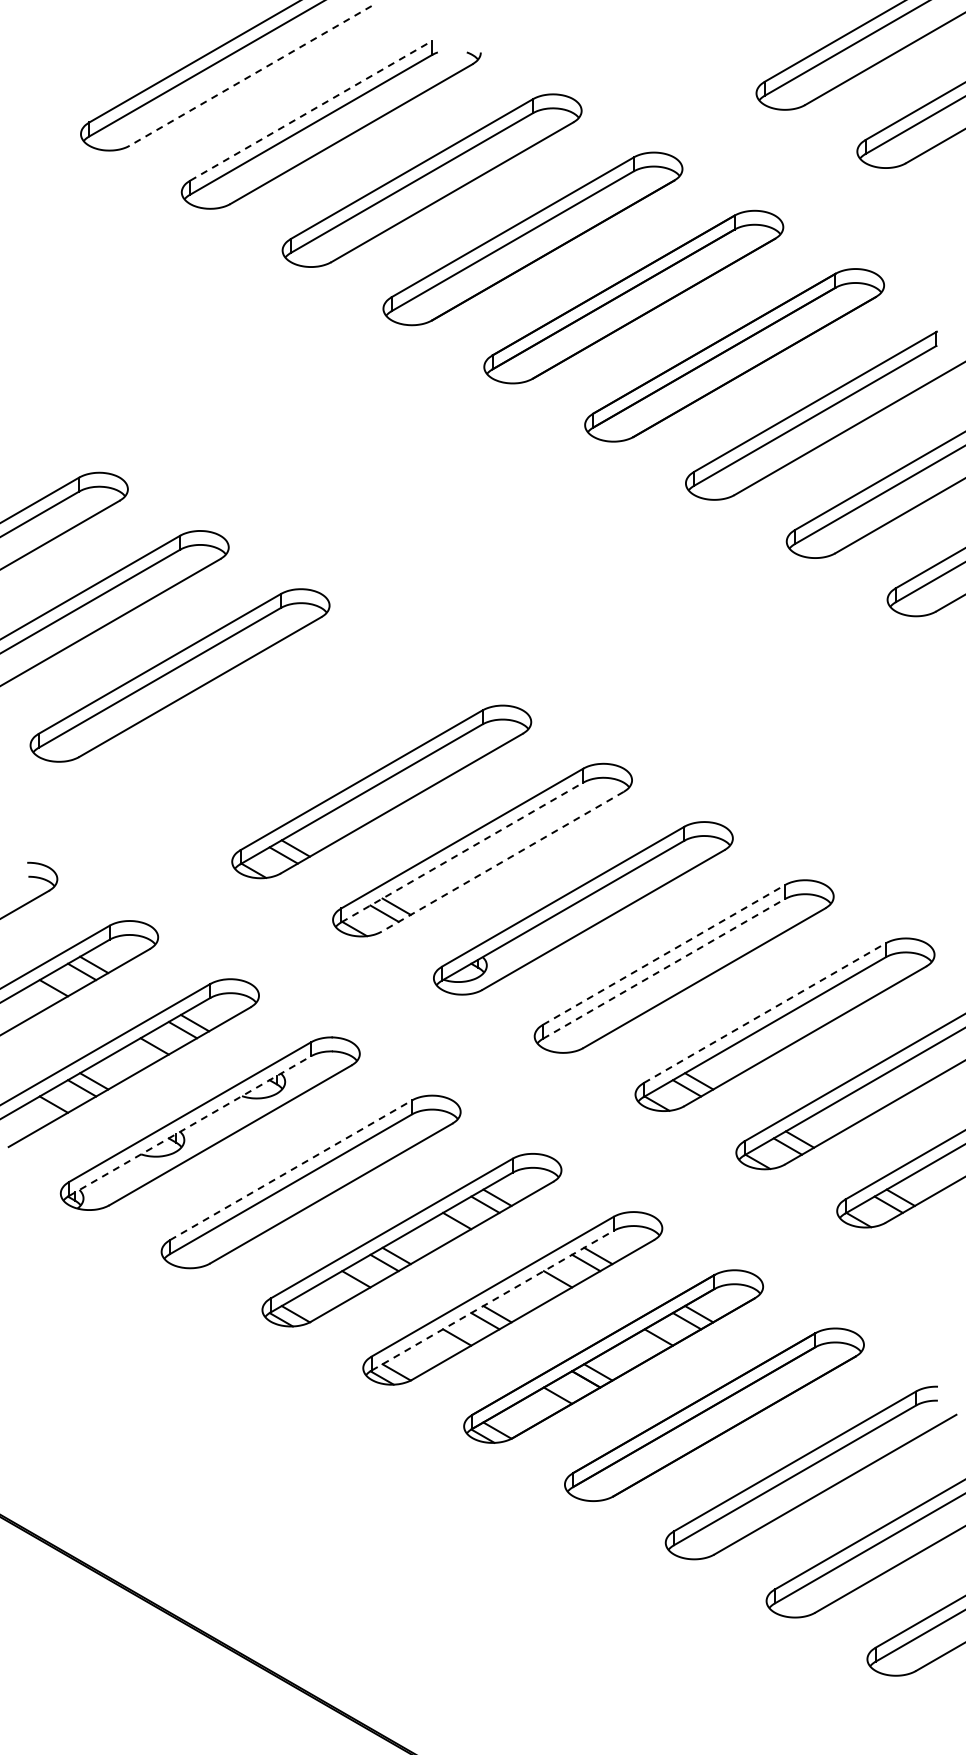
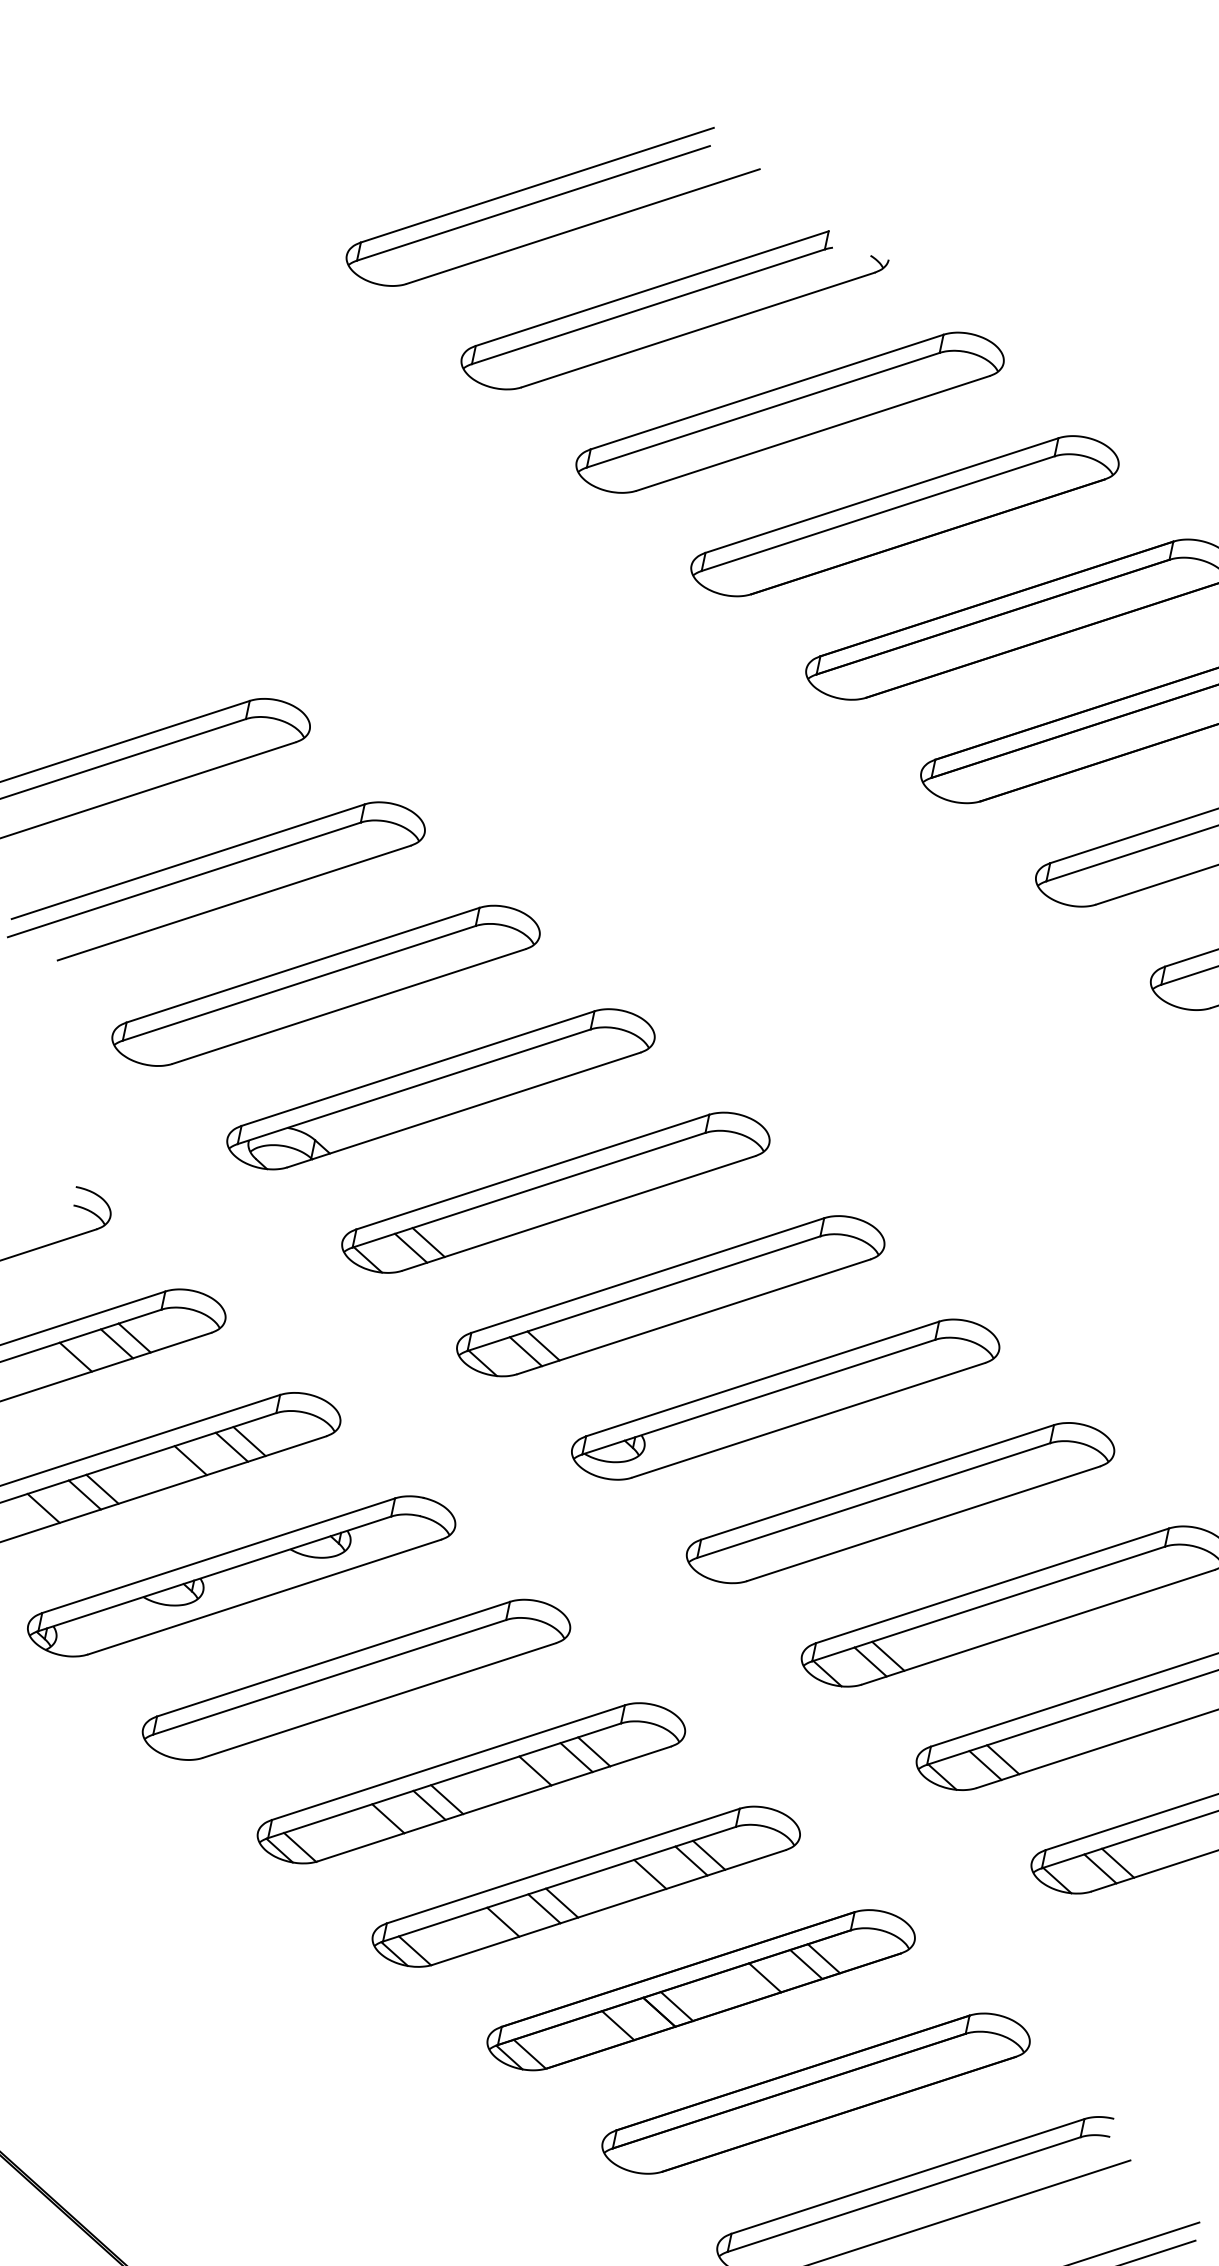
line: (250, 75) -> (583, 225), dashed -> solid
line: (311, 110) -> (652, 288), dashed -> solid
part: (280, 733) -> (440, 1088), added
line: (462, 852) -> (644, 1293), dashed -> solid
line: (502, 861) -> (693, 1316), dashed -> solid
line: (664, 954) -> (878, 1481), dashed -> solid
line: (664, 968) -> (874, 1500), dashed -> solid
line: (764, 1013) -> (991, 1586), dashed -> solid
line: (190, 1126) -> (215, 1574), dashed -> solid
line: (290, 1170) -> (332, 1659), dashed -> solid
line: (492, 1300) -> (559, 1883), dashed -> solid

